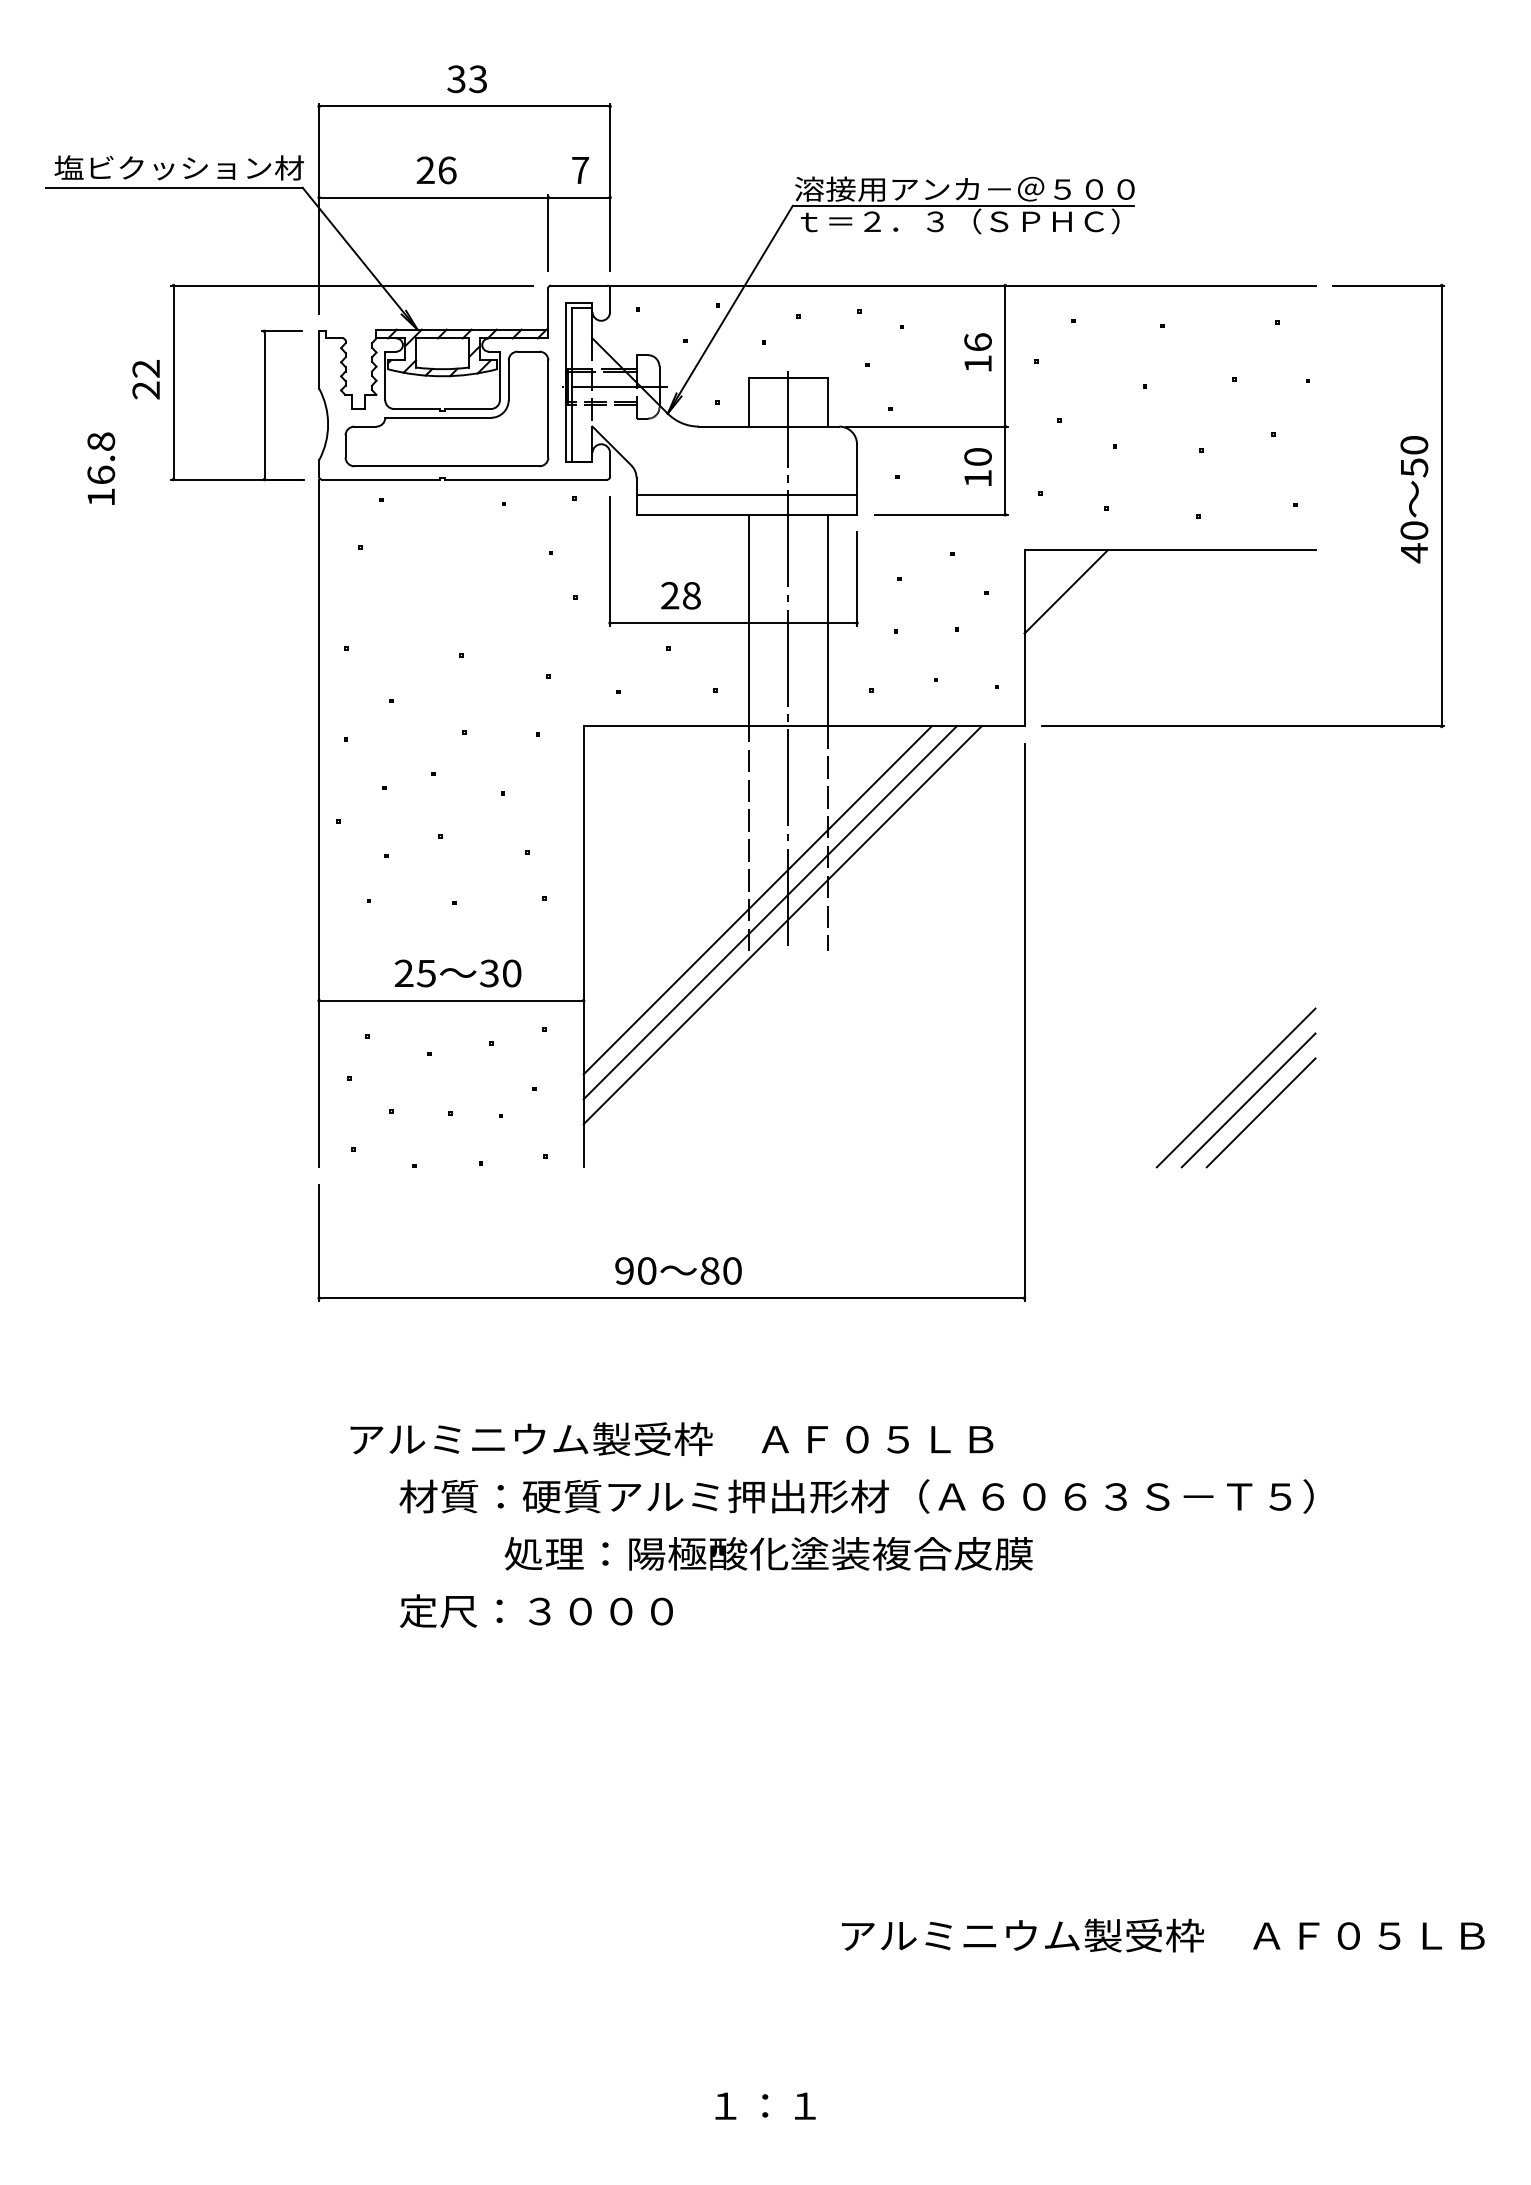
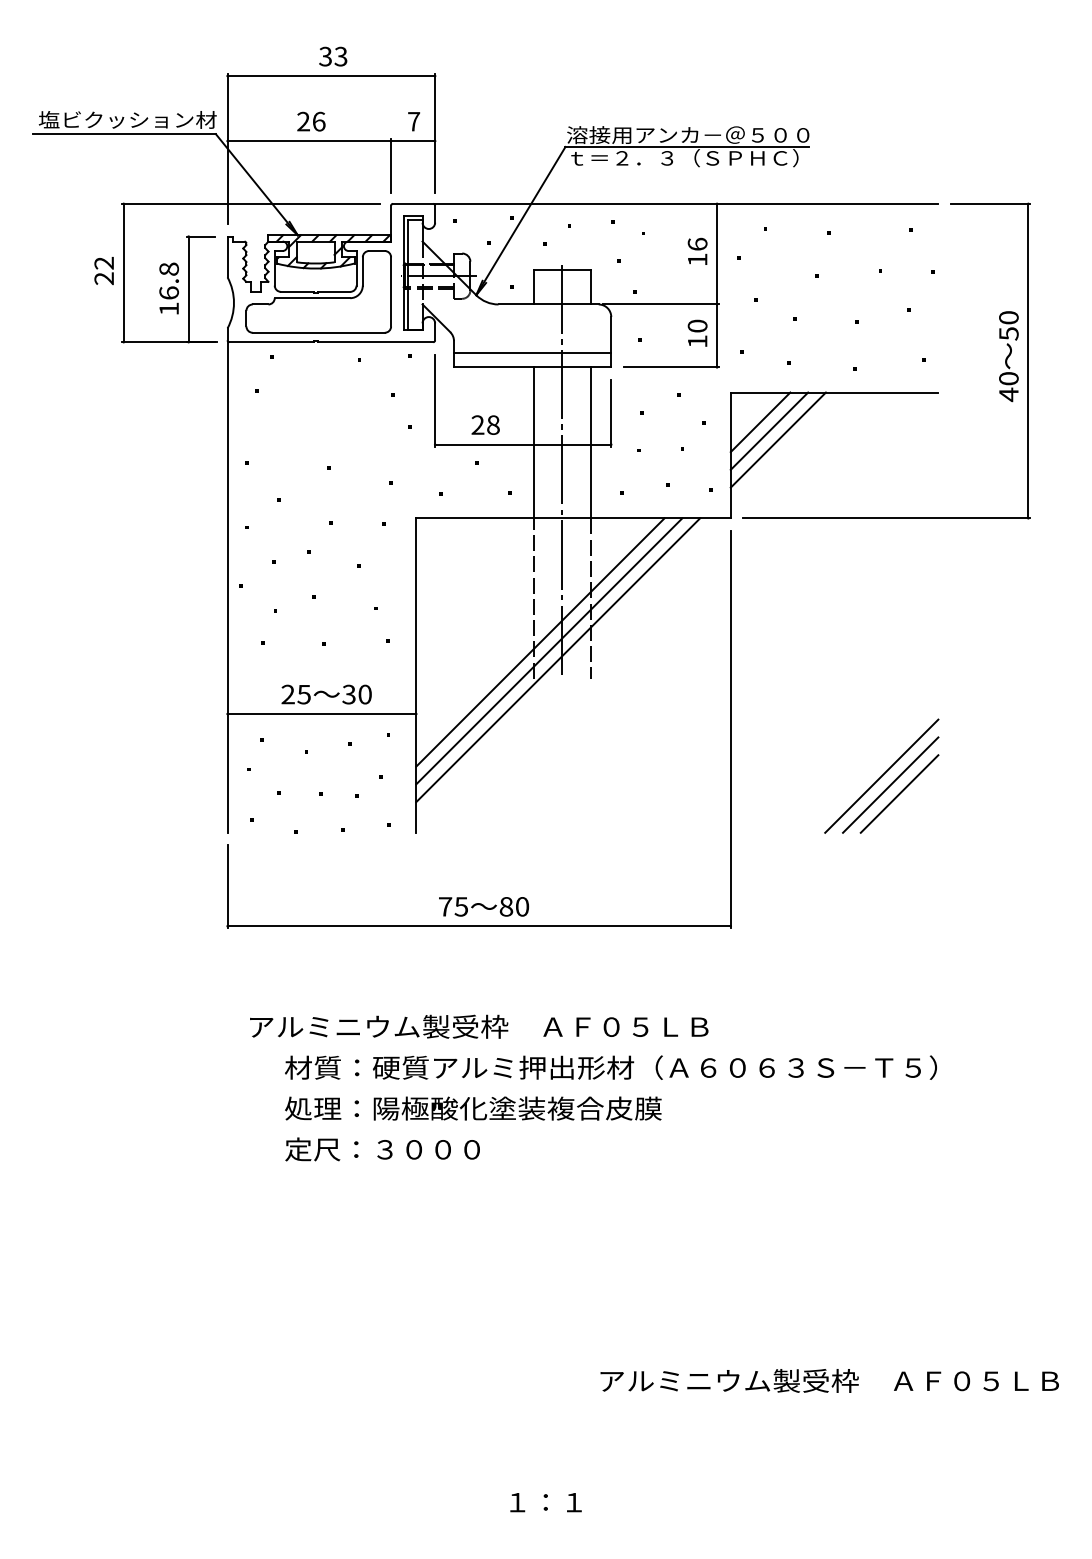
text: (100, 468) -> (168, 288), moved
line: (1078, 603) -> (769, 430), added
line: (1090, 615) -> (777, 439), added
text: (635, 1270) -> (453, 906), 90 -> 75
text: (769, 1553) -> (473, 1108), moved

